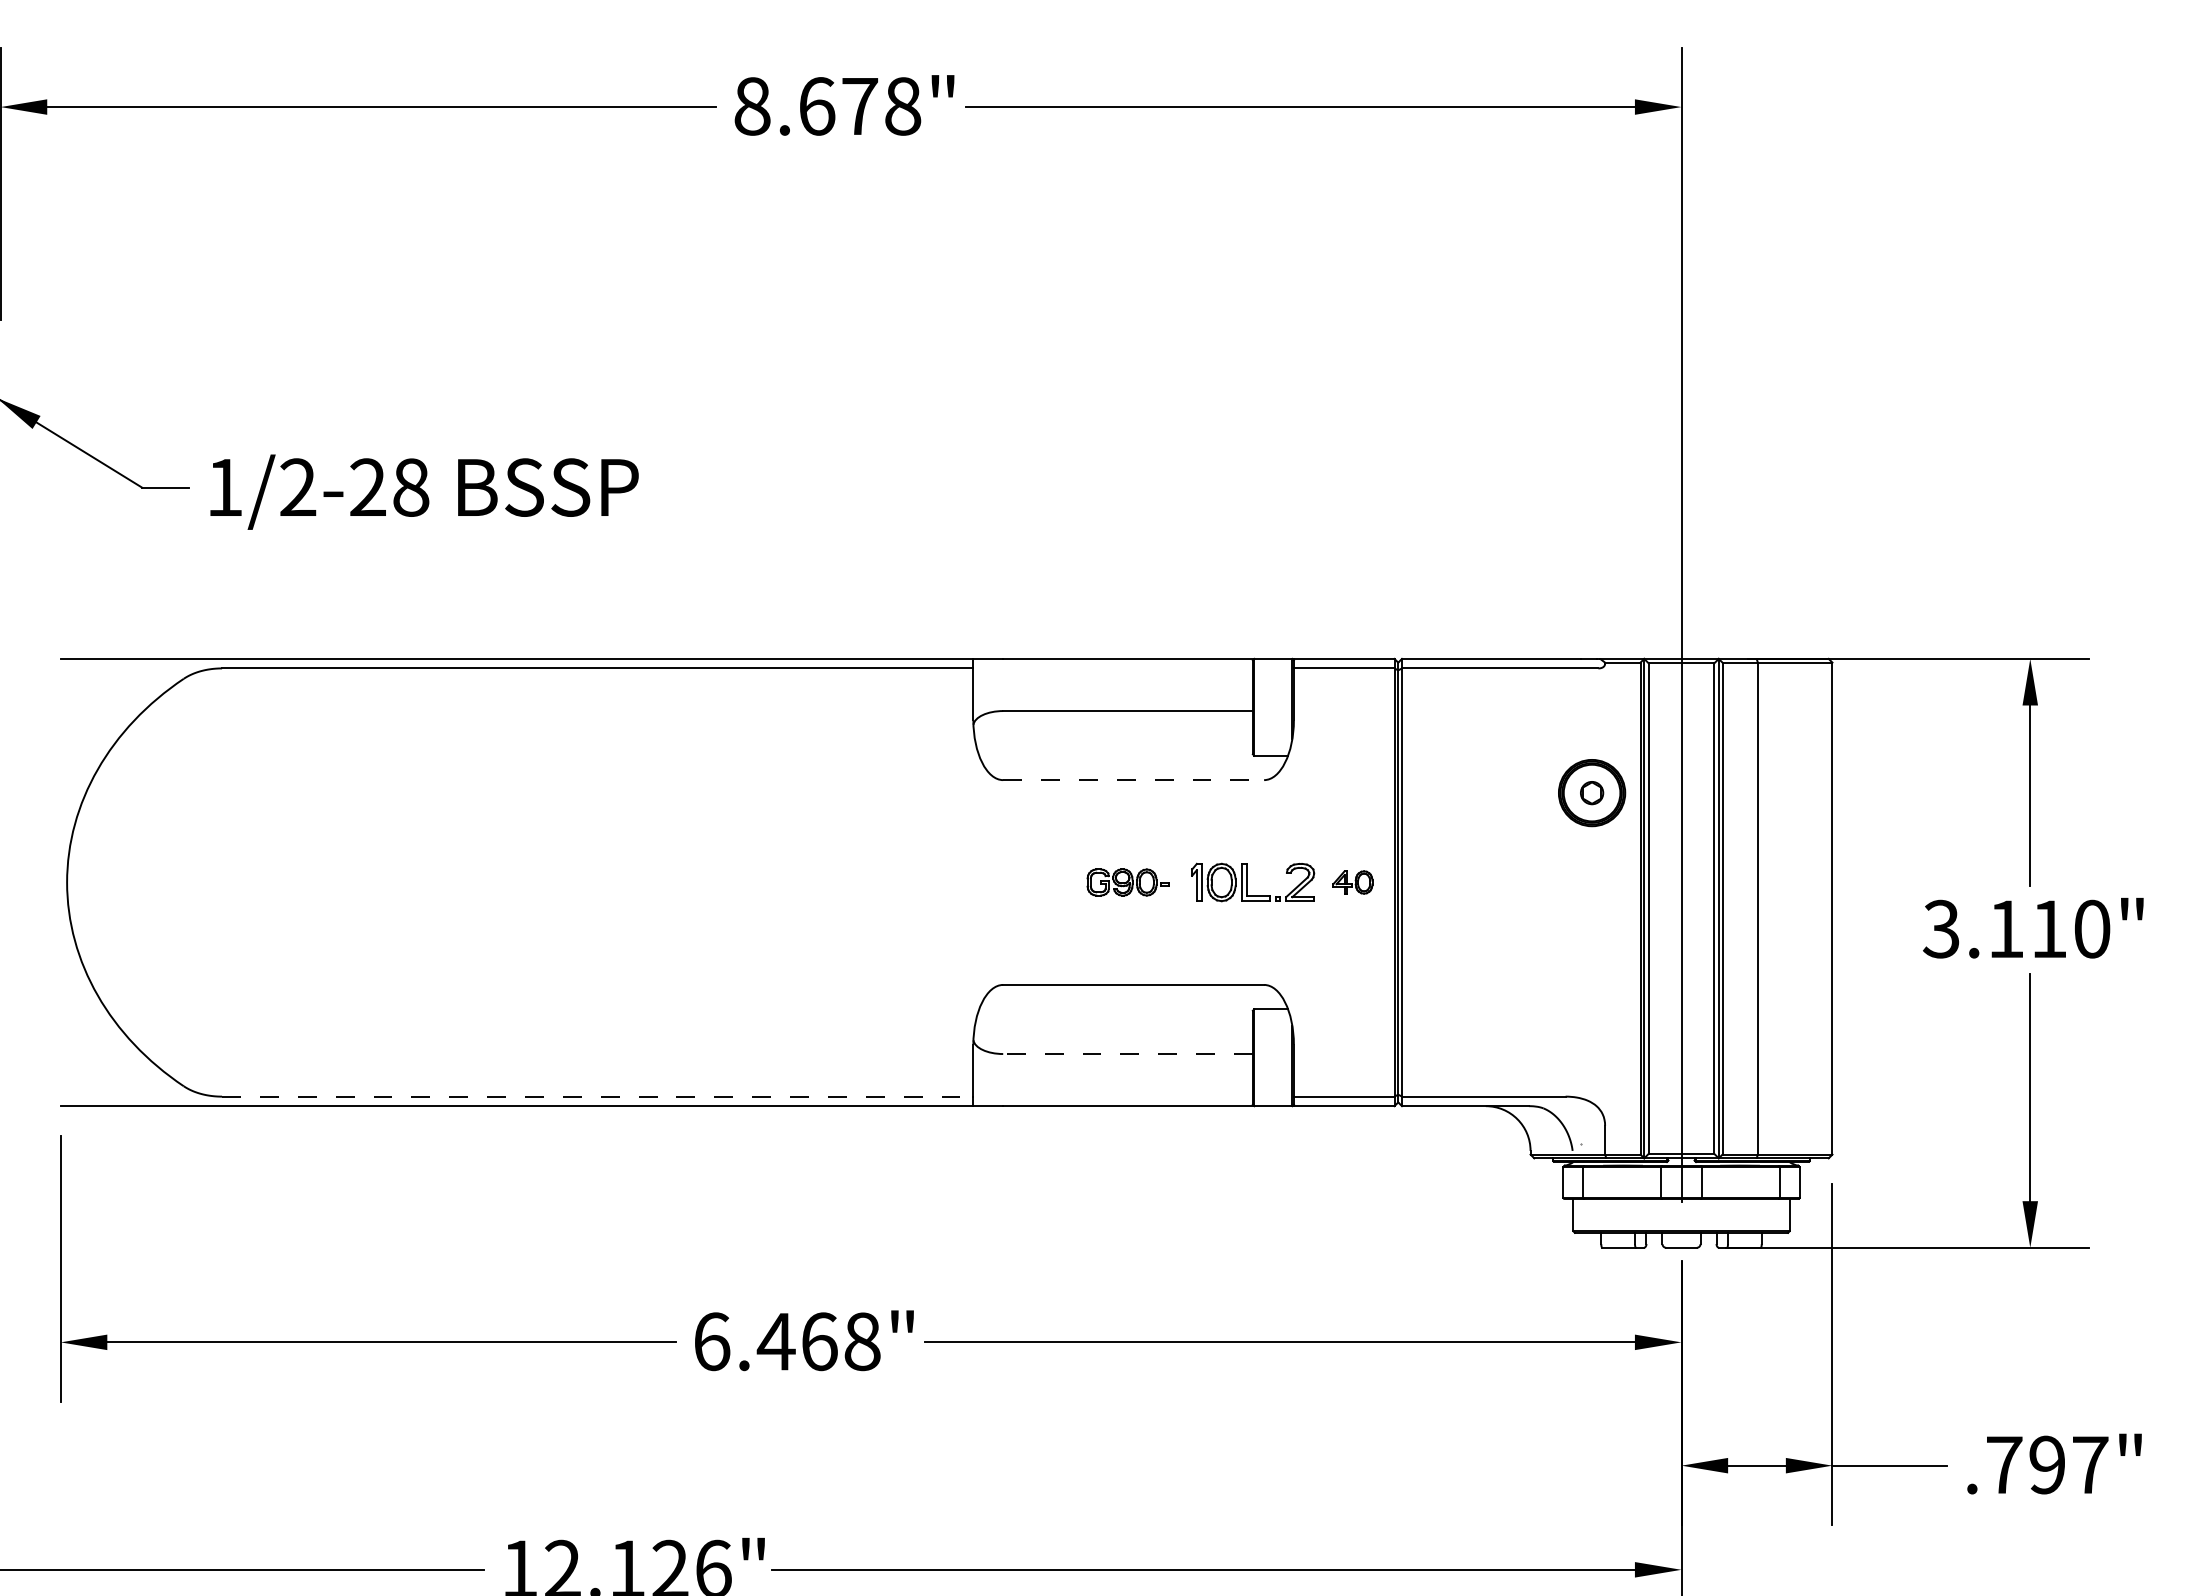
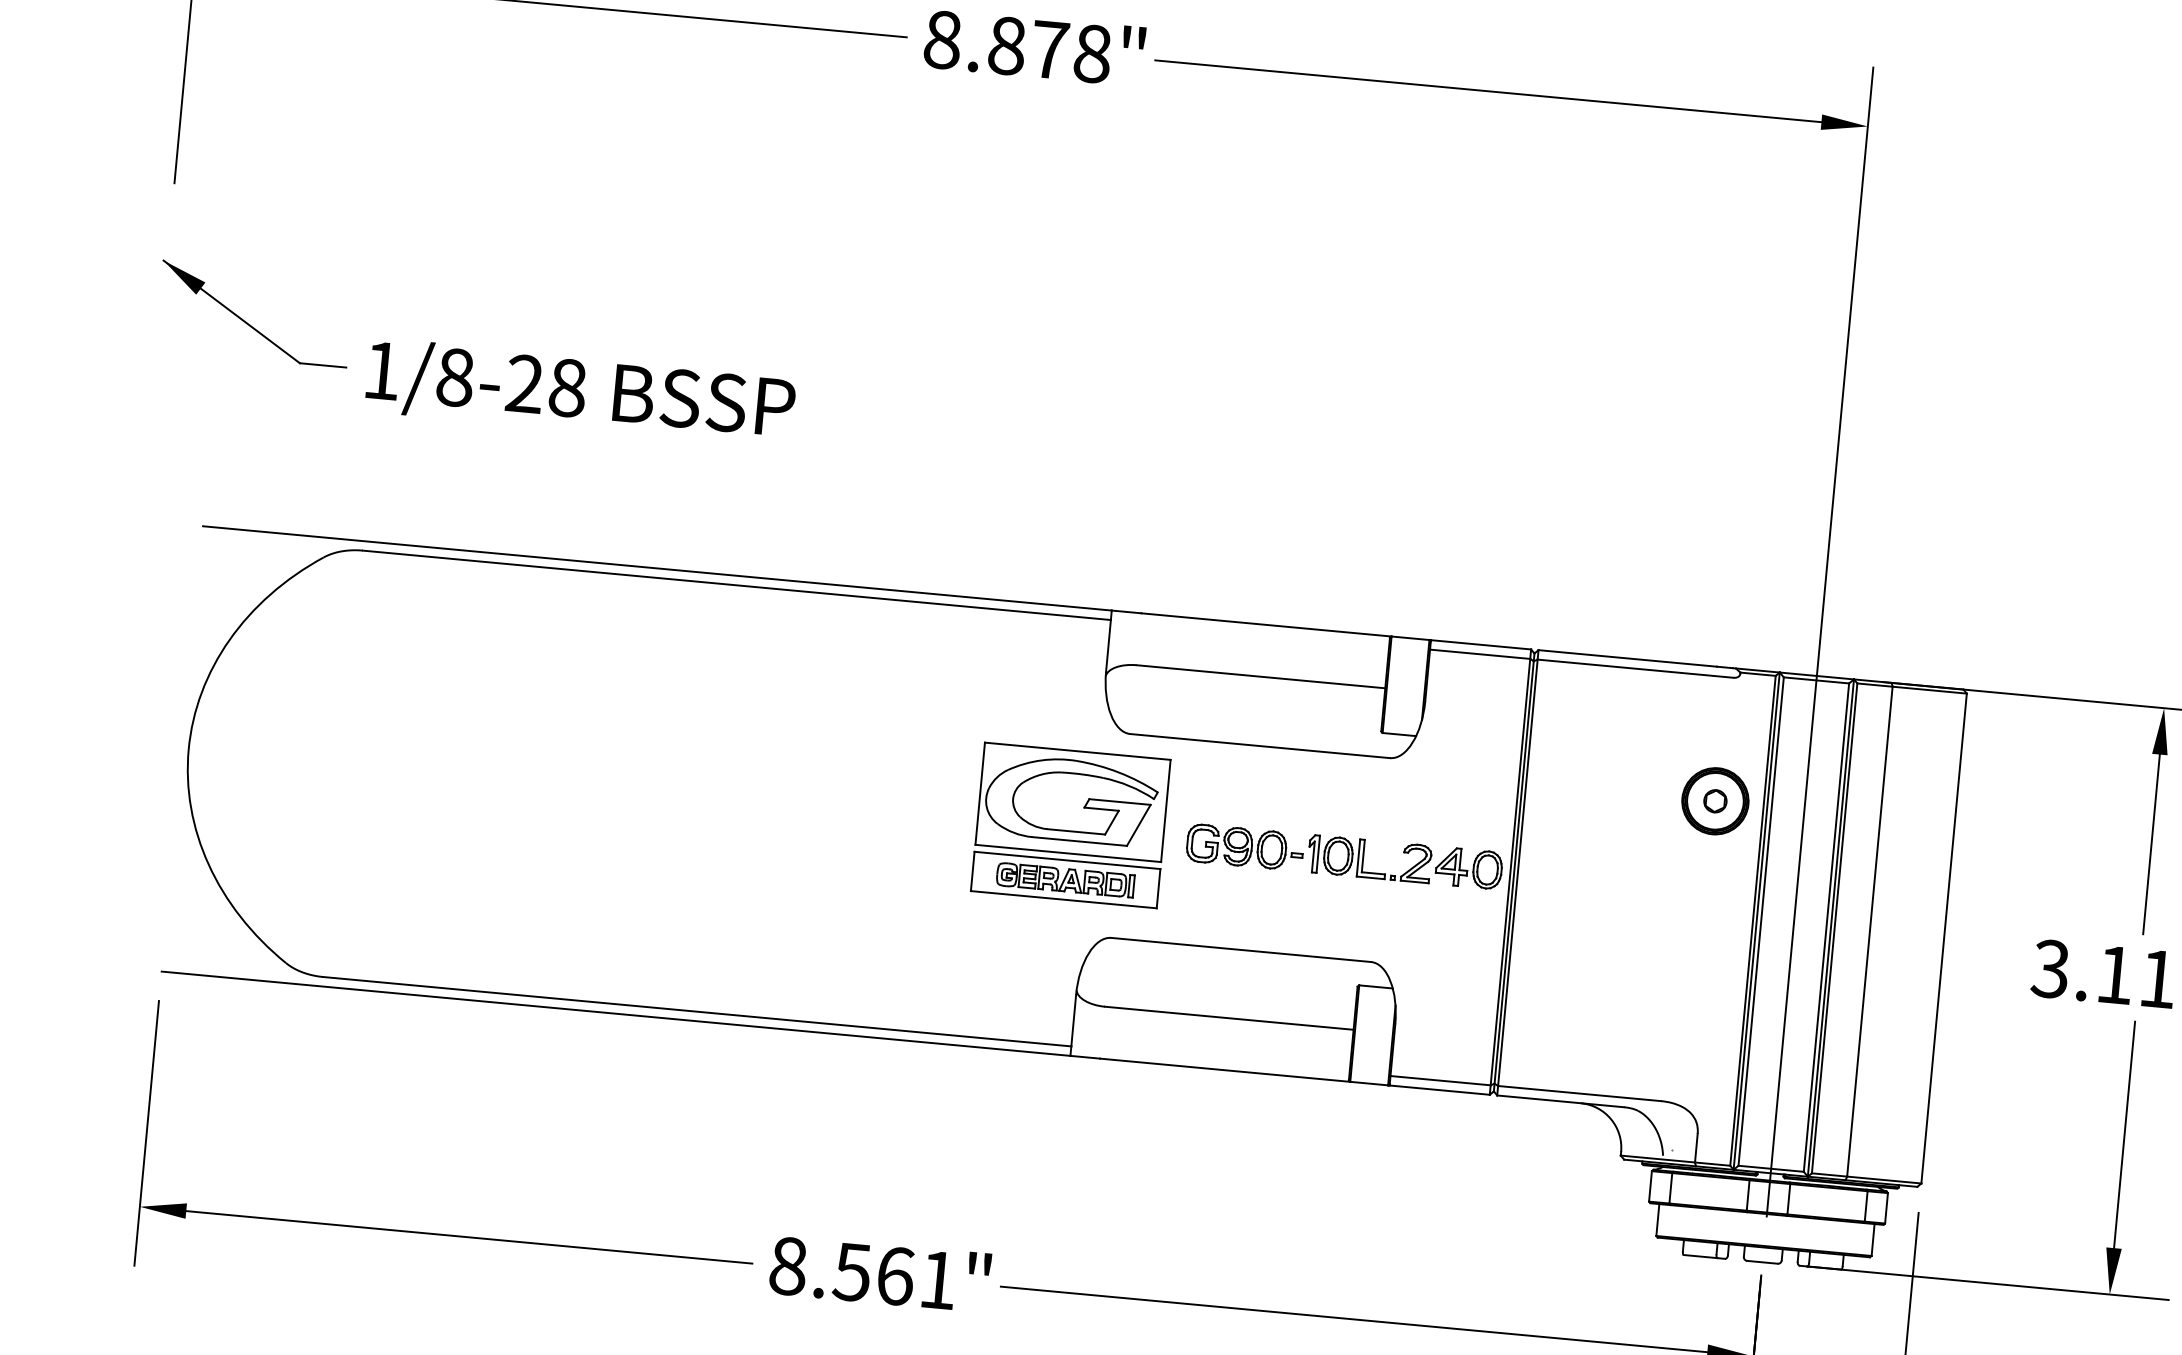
text: (817, 106) -> (1007, 46), 8.678" -> 8.878"
text: (298, 487) -> (455, 377), 1/2-28 -> 1/8-28
line: (1134, 780) -> (1260, 746), dashed -> solid
part: (952, 876) -> (1070, 825), added
part: (1127, 882) -> (1244, 847), size x1.43
part: (1352, 882) -> (1468, 868), size x1.67
line: (1128, 1054) -> (1229, 1018), dashed -> solid
line: (597, 1096) -> (697, 1011), dashed -> solid
text: (787, 1341) -> (863, 1273), 6.468" -> 8.561"

